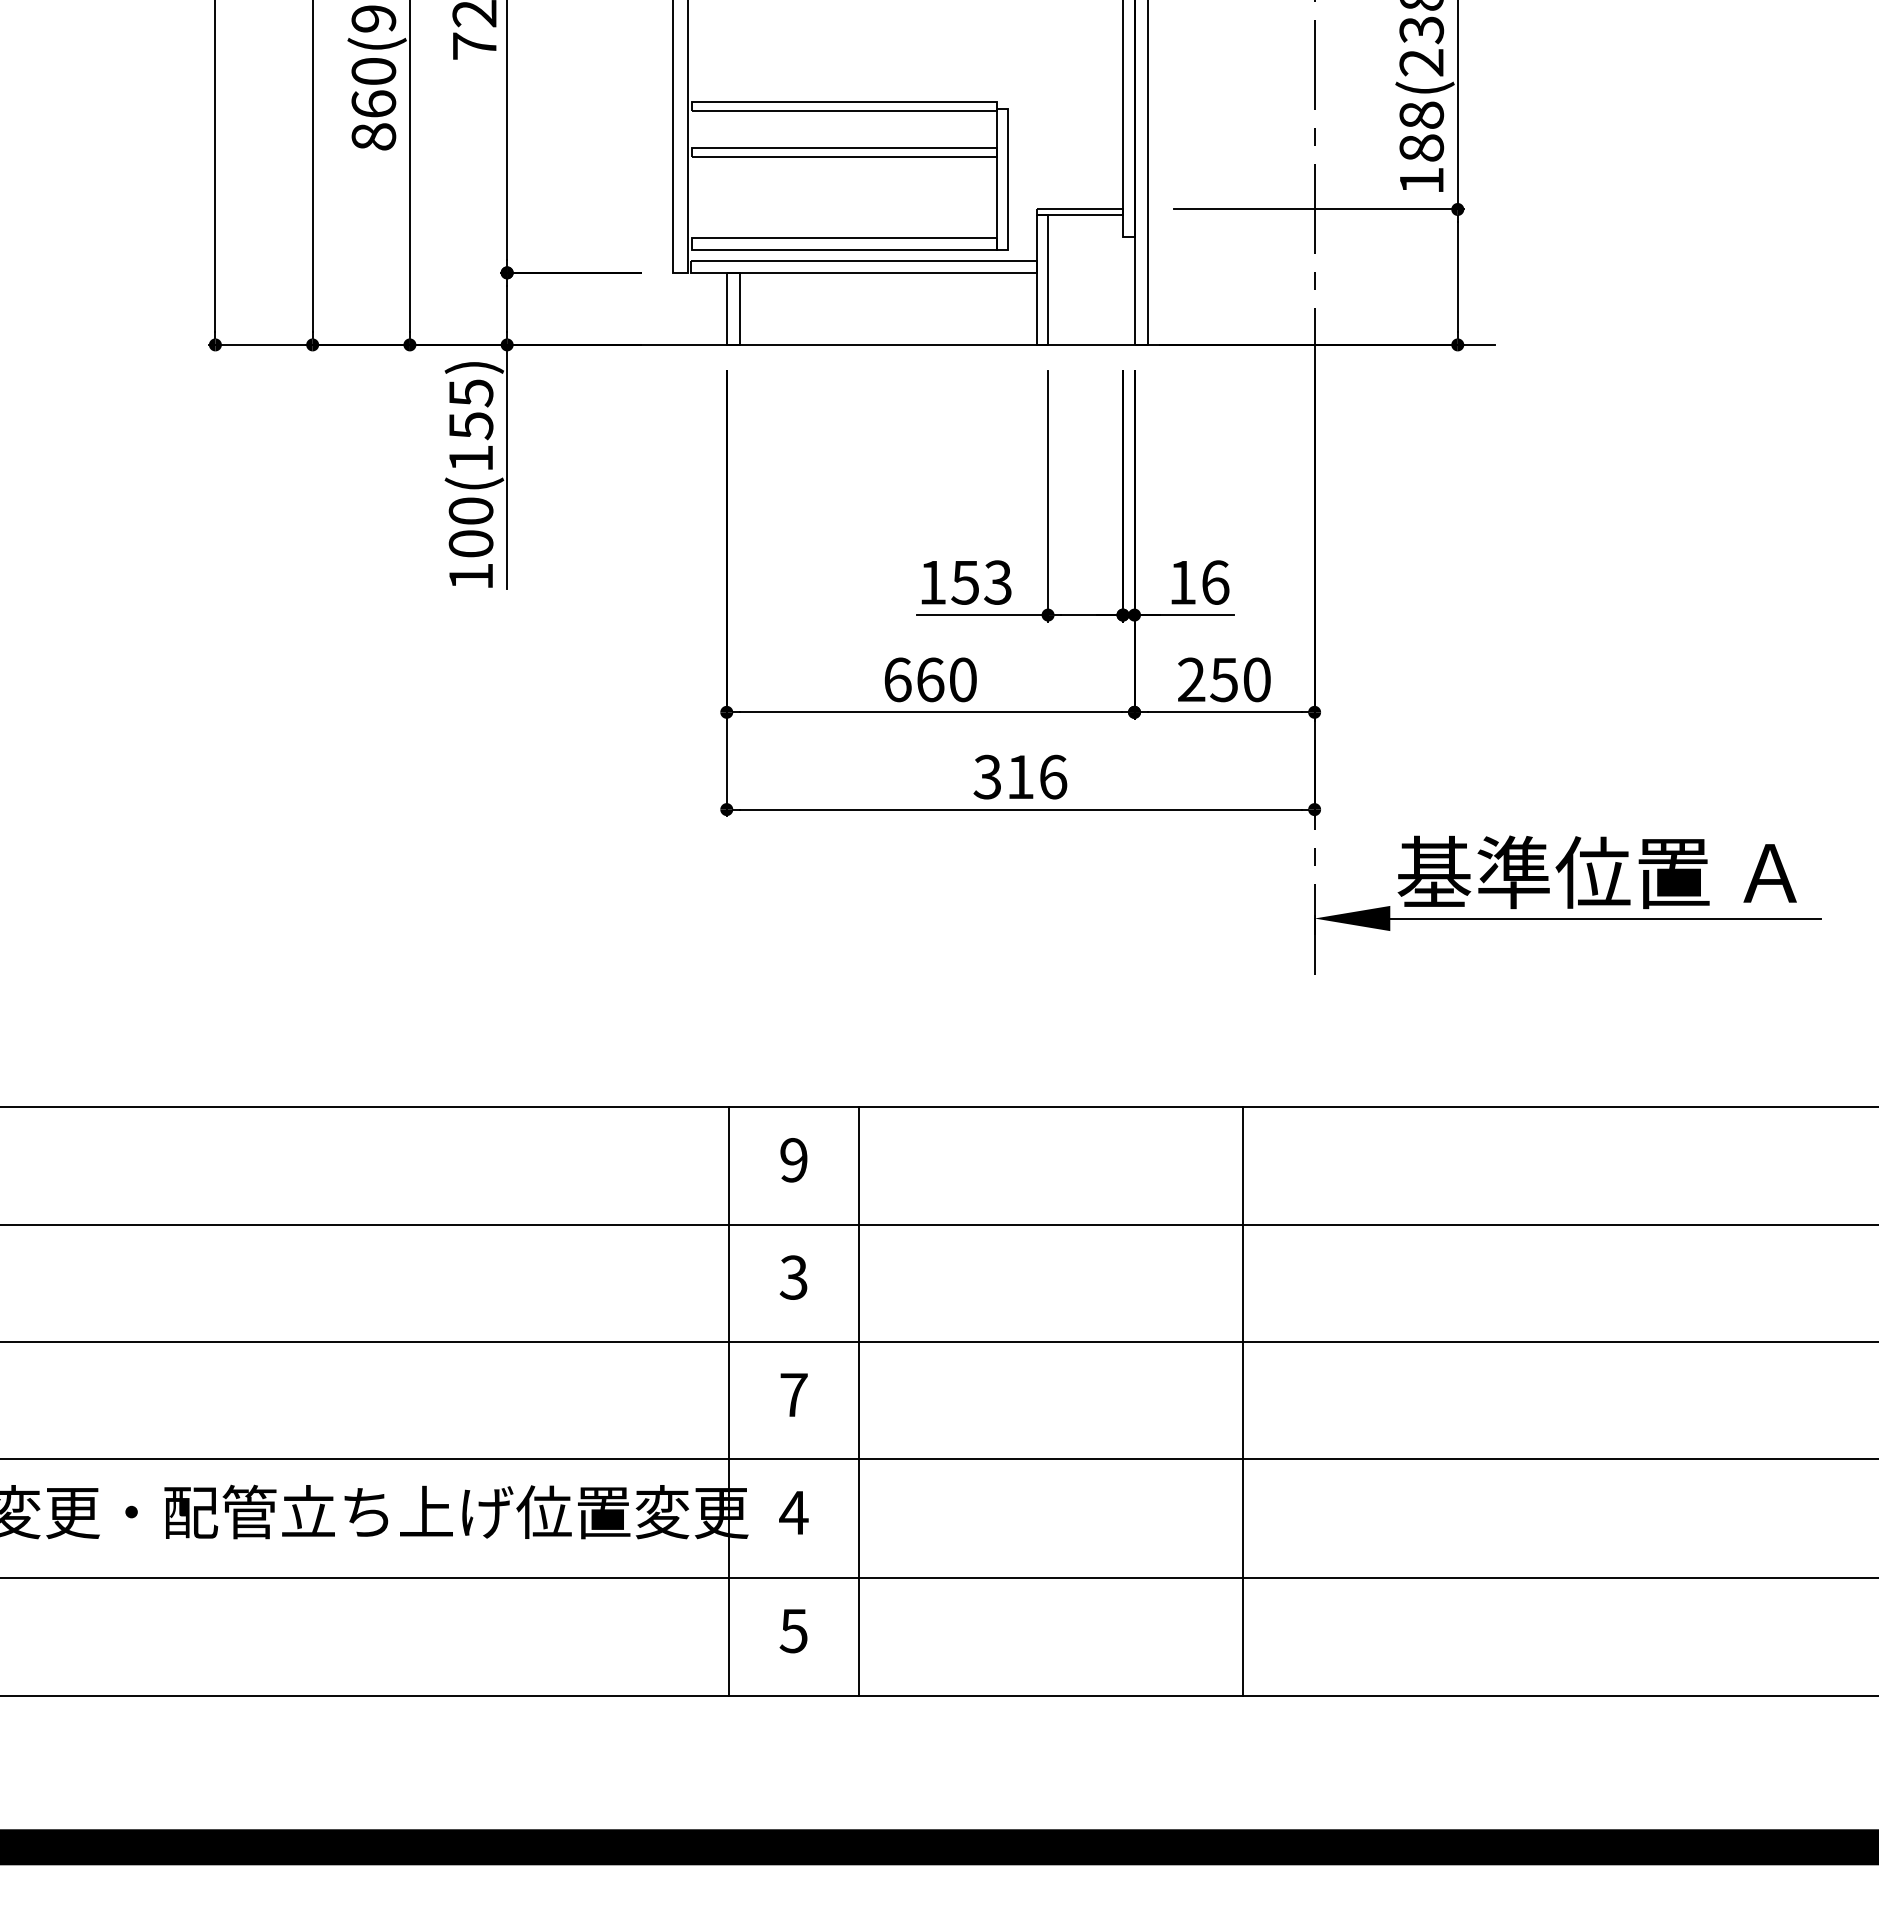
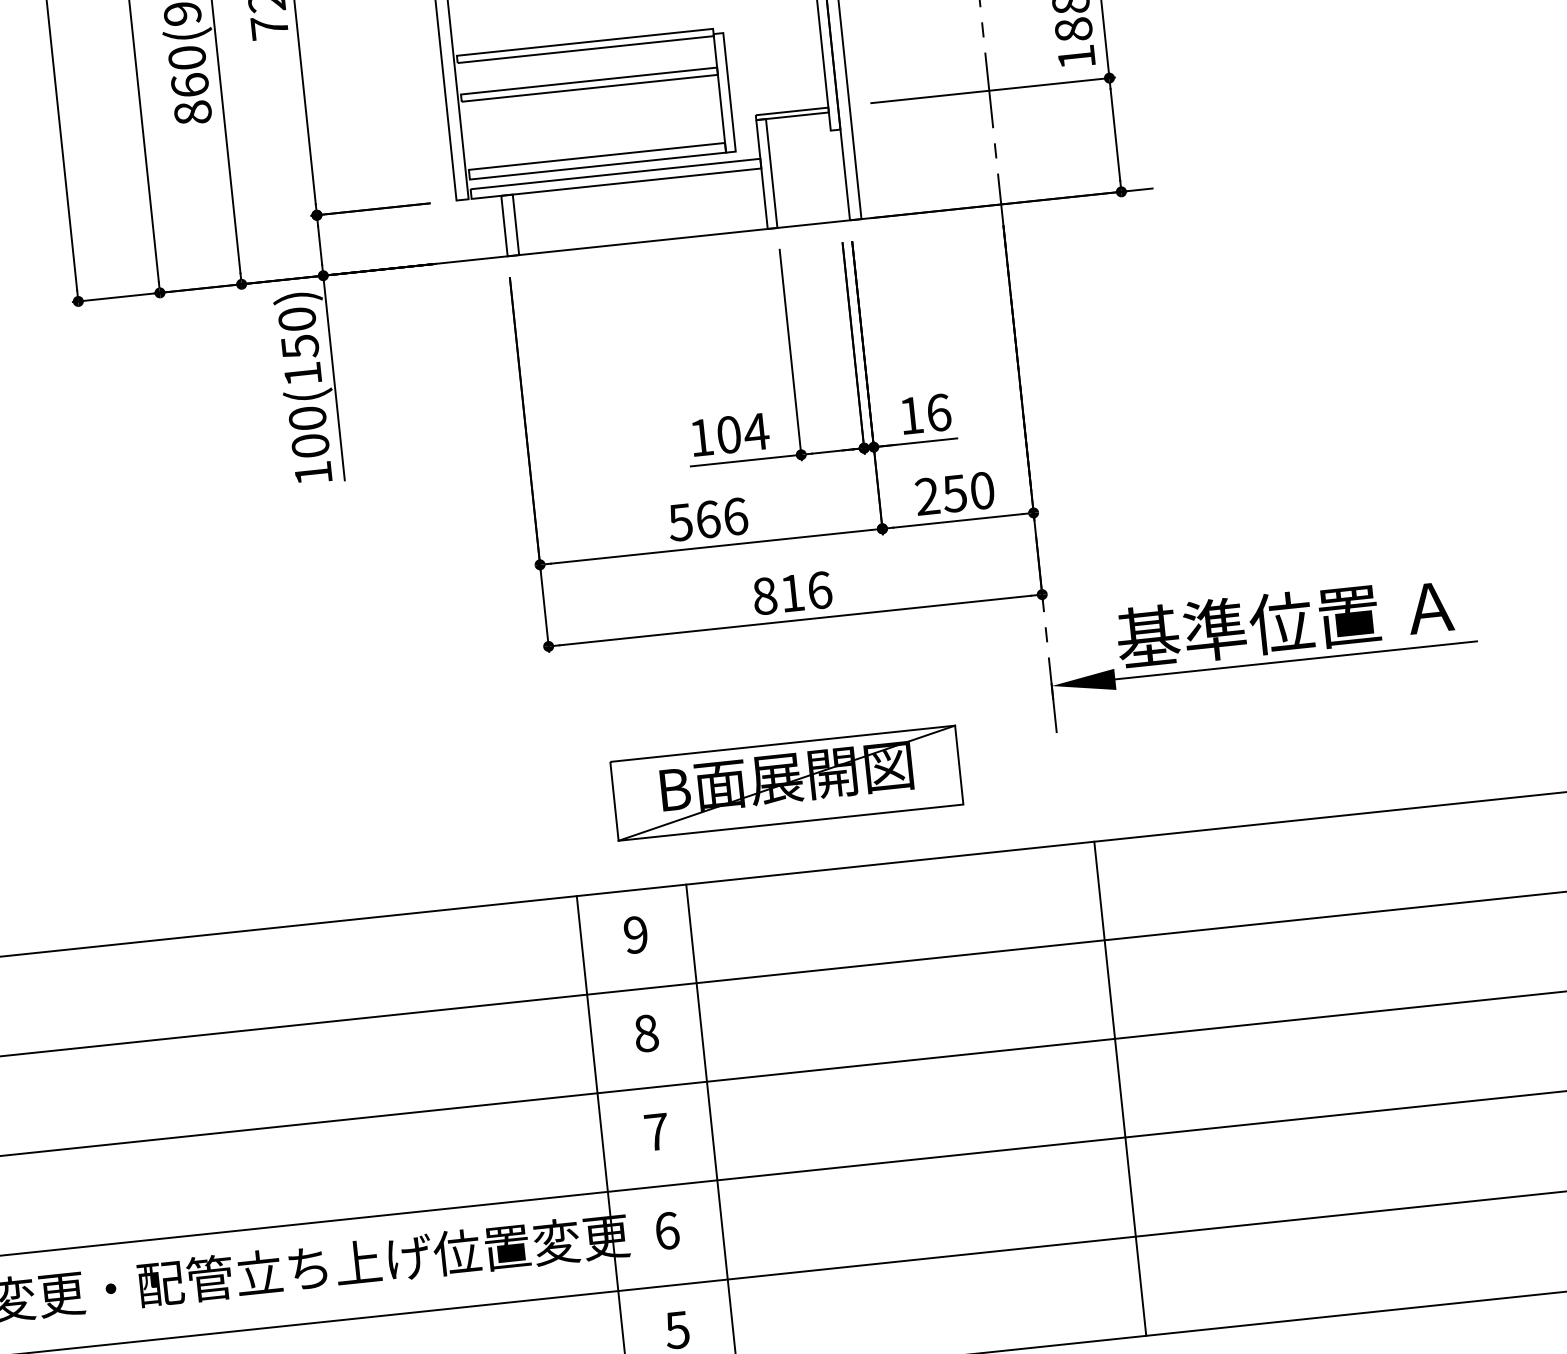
text: (470, 393) -> (296, 319), 100(155) -> 100(150)
text: (981, 582) -> (742, 433), 153 -> 104
text: (930, 679) -> (708, 519), 660 -> 566
text: (987, 776) -> (764, 595), 316 -> 816
part: (990, 1000) -> (786, 783), added
text: (793, 1277) -> (645, 1033), 3 -> 8
line: (1243, 1401) -> (1120, 1088), moved
text: (793, 1512) -> (666, 1230), 4 -> 6

